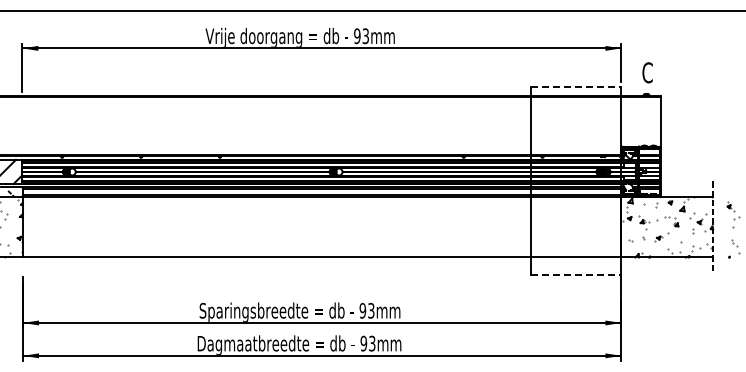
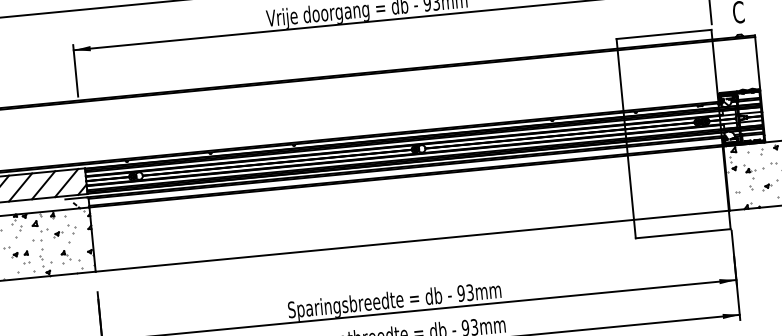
line: (575, 86) -> (663, 34), dashed -> solid
line: (575, 274) -> (682, 233), dashed -> solid

